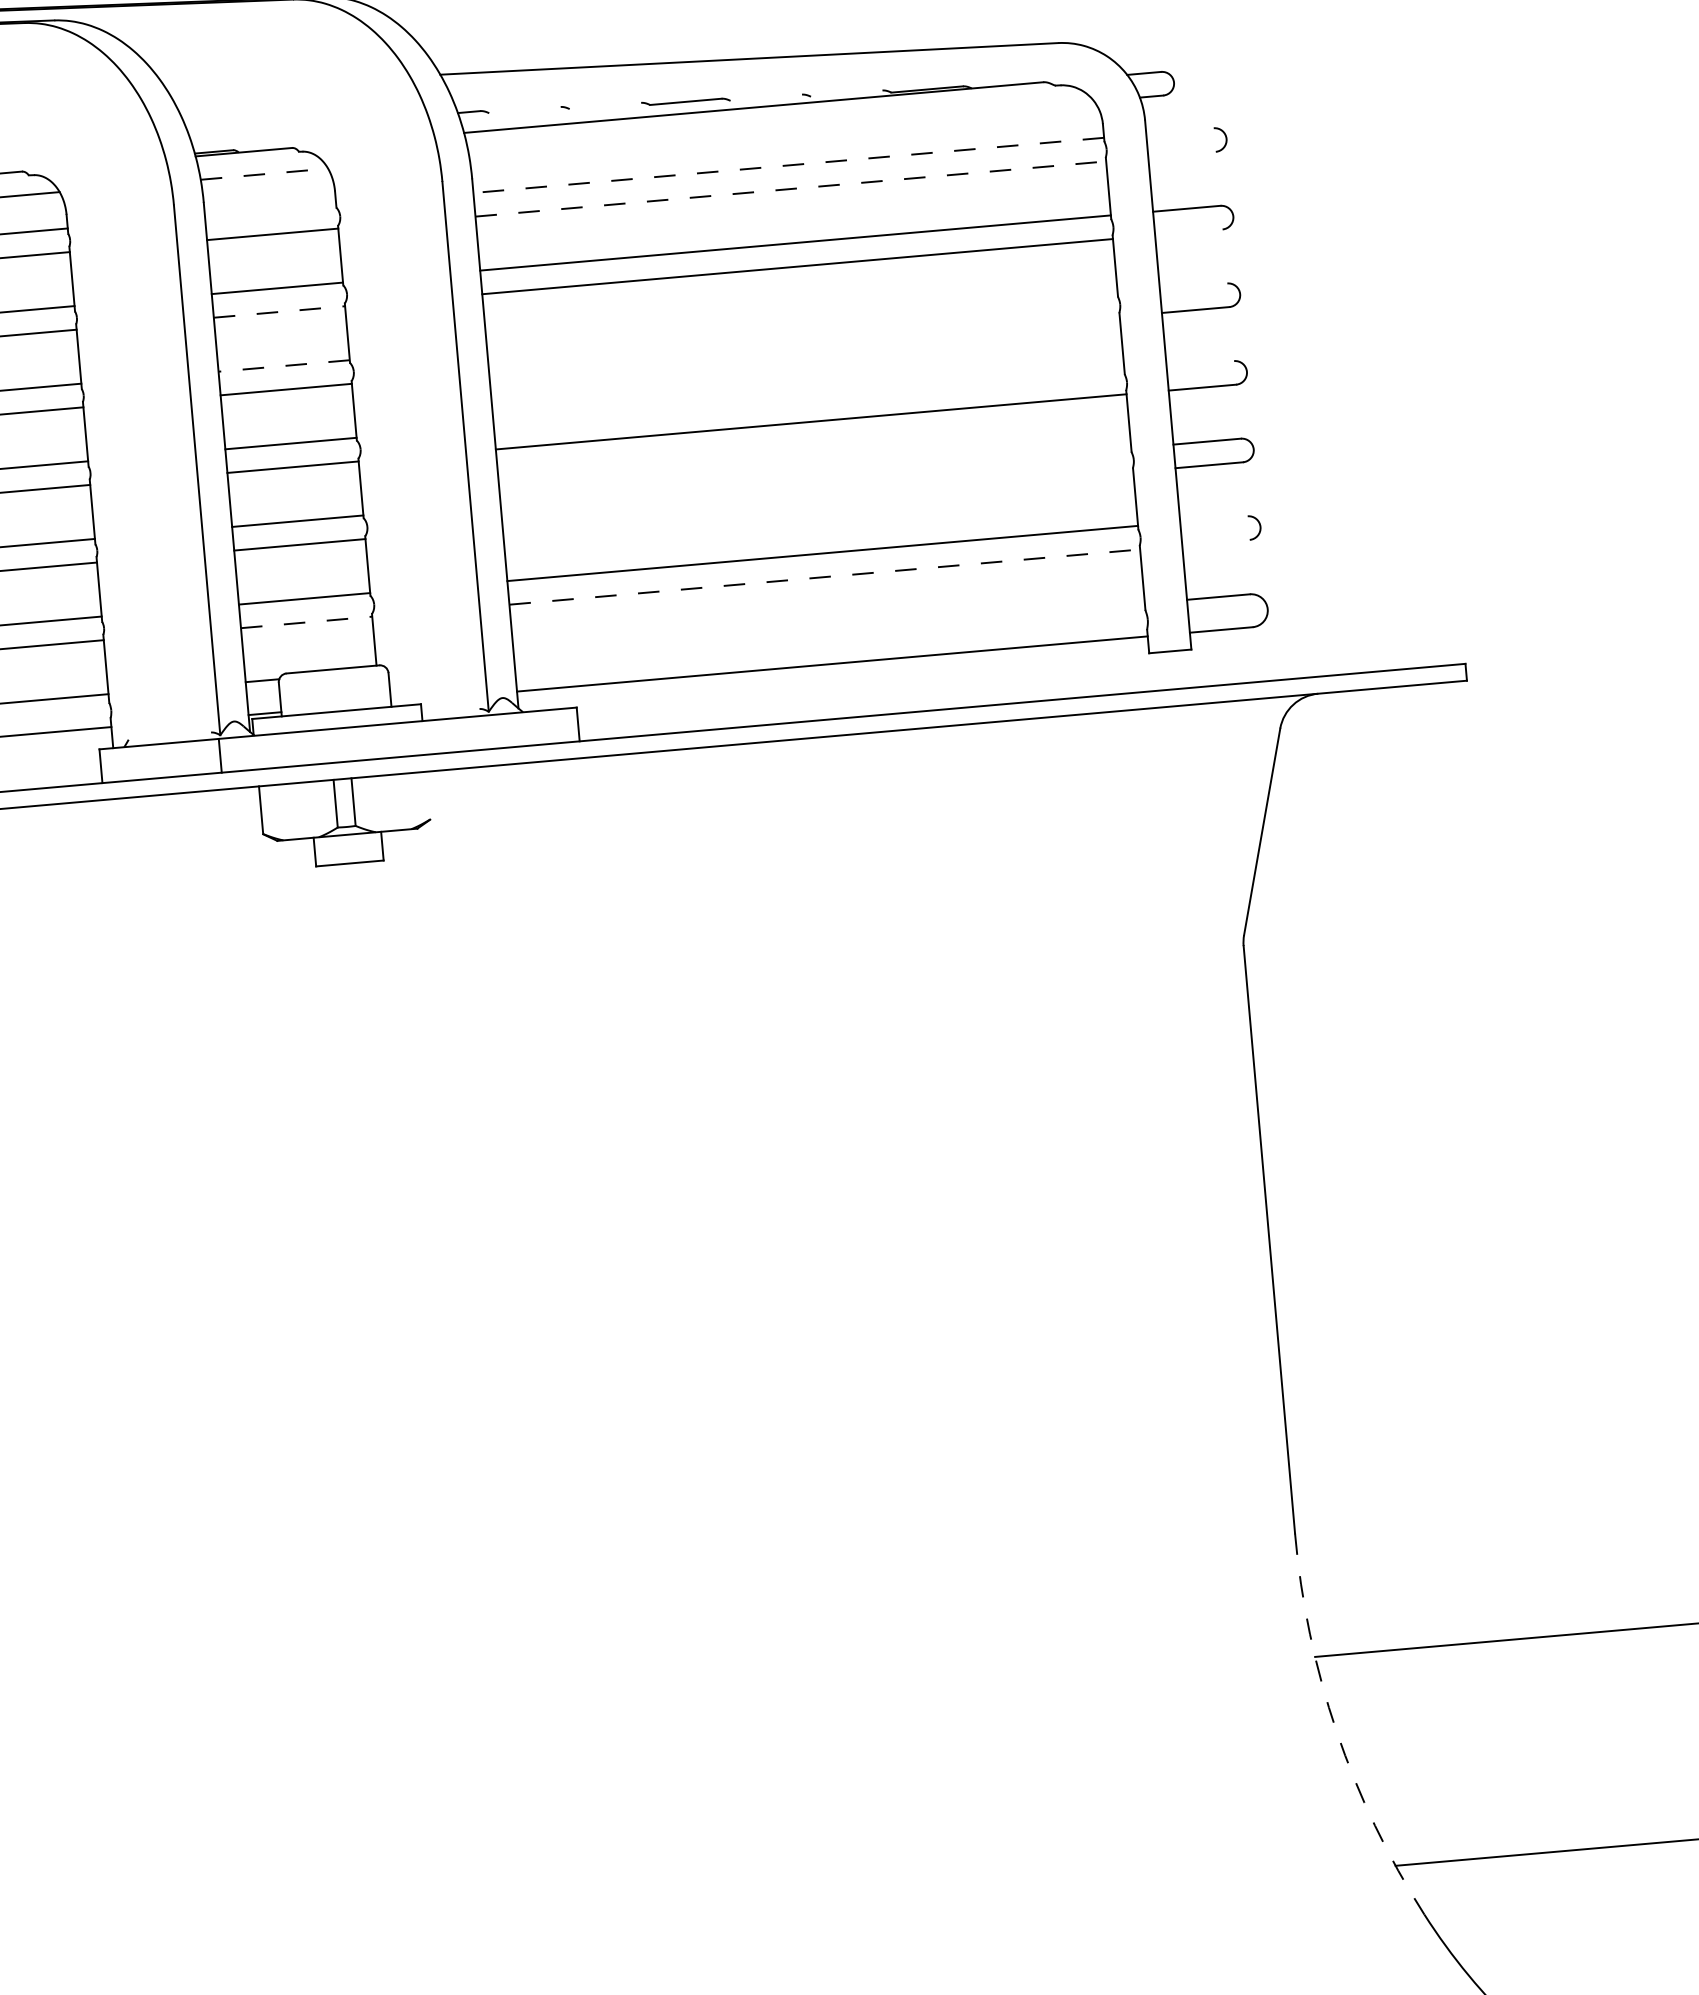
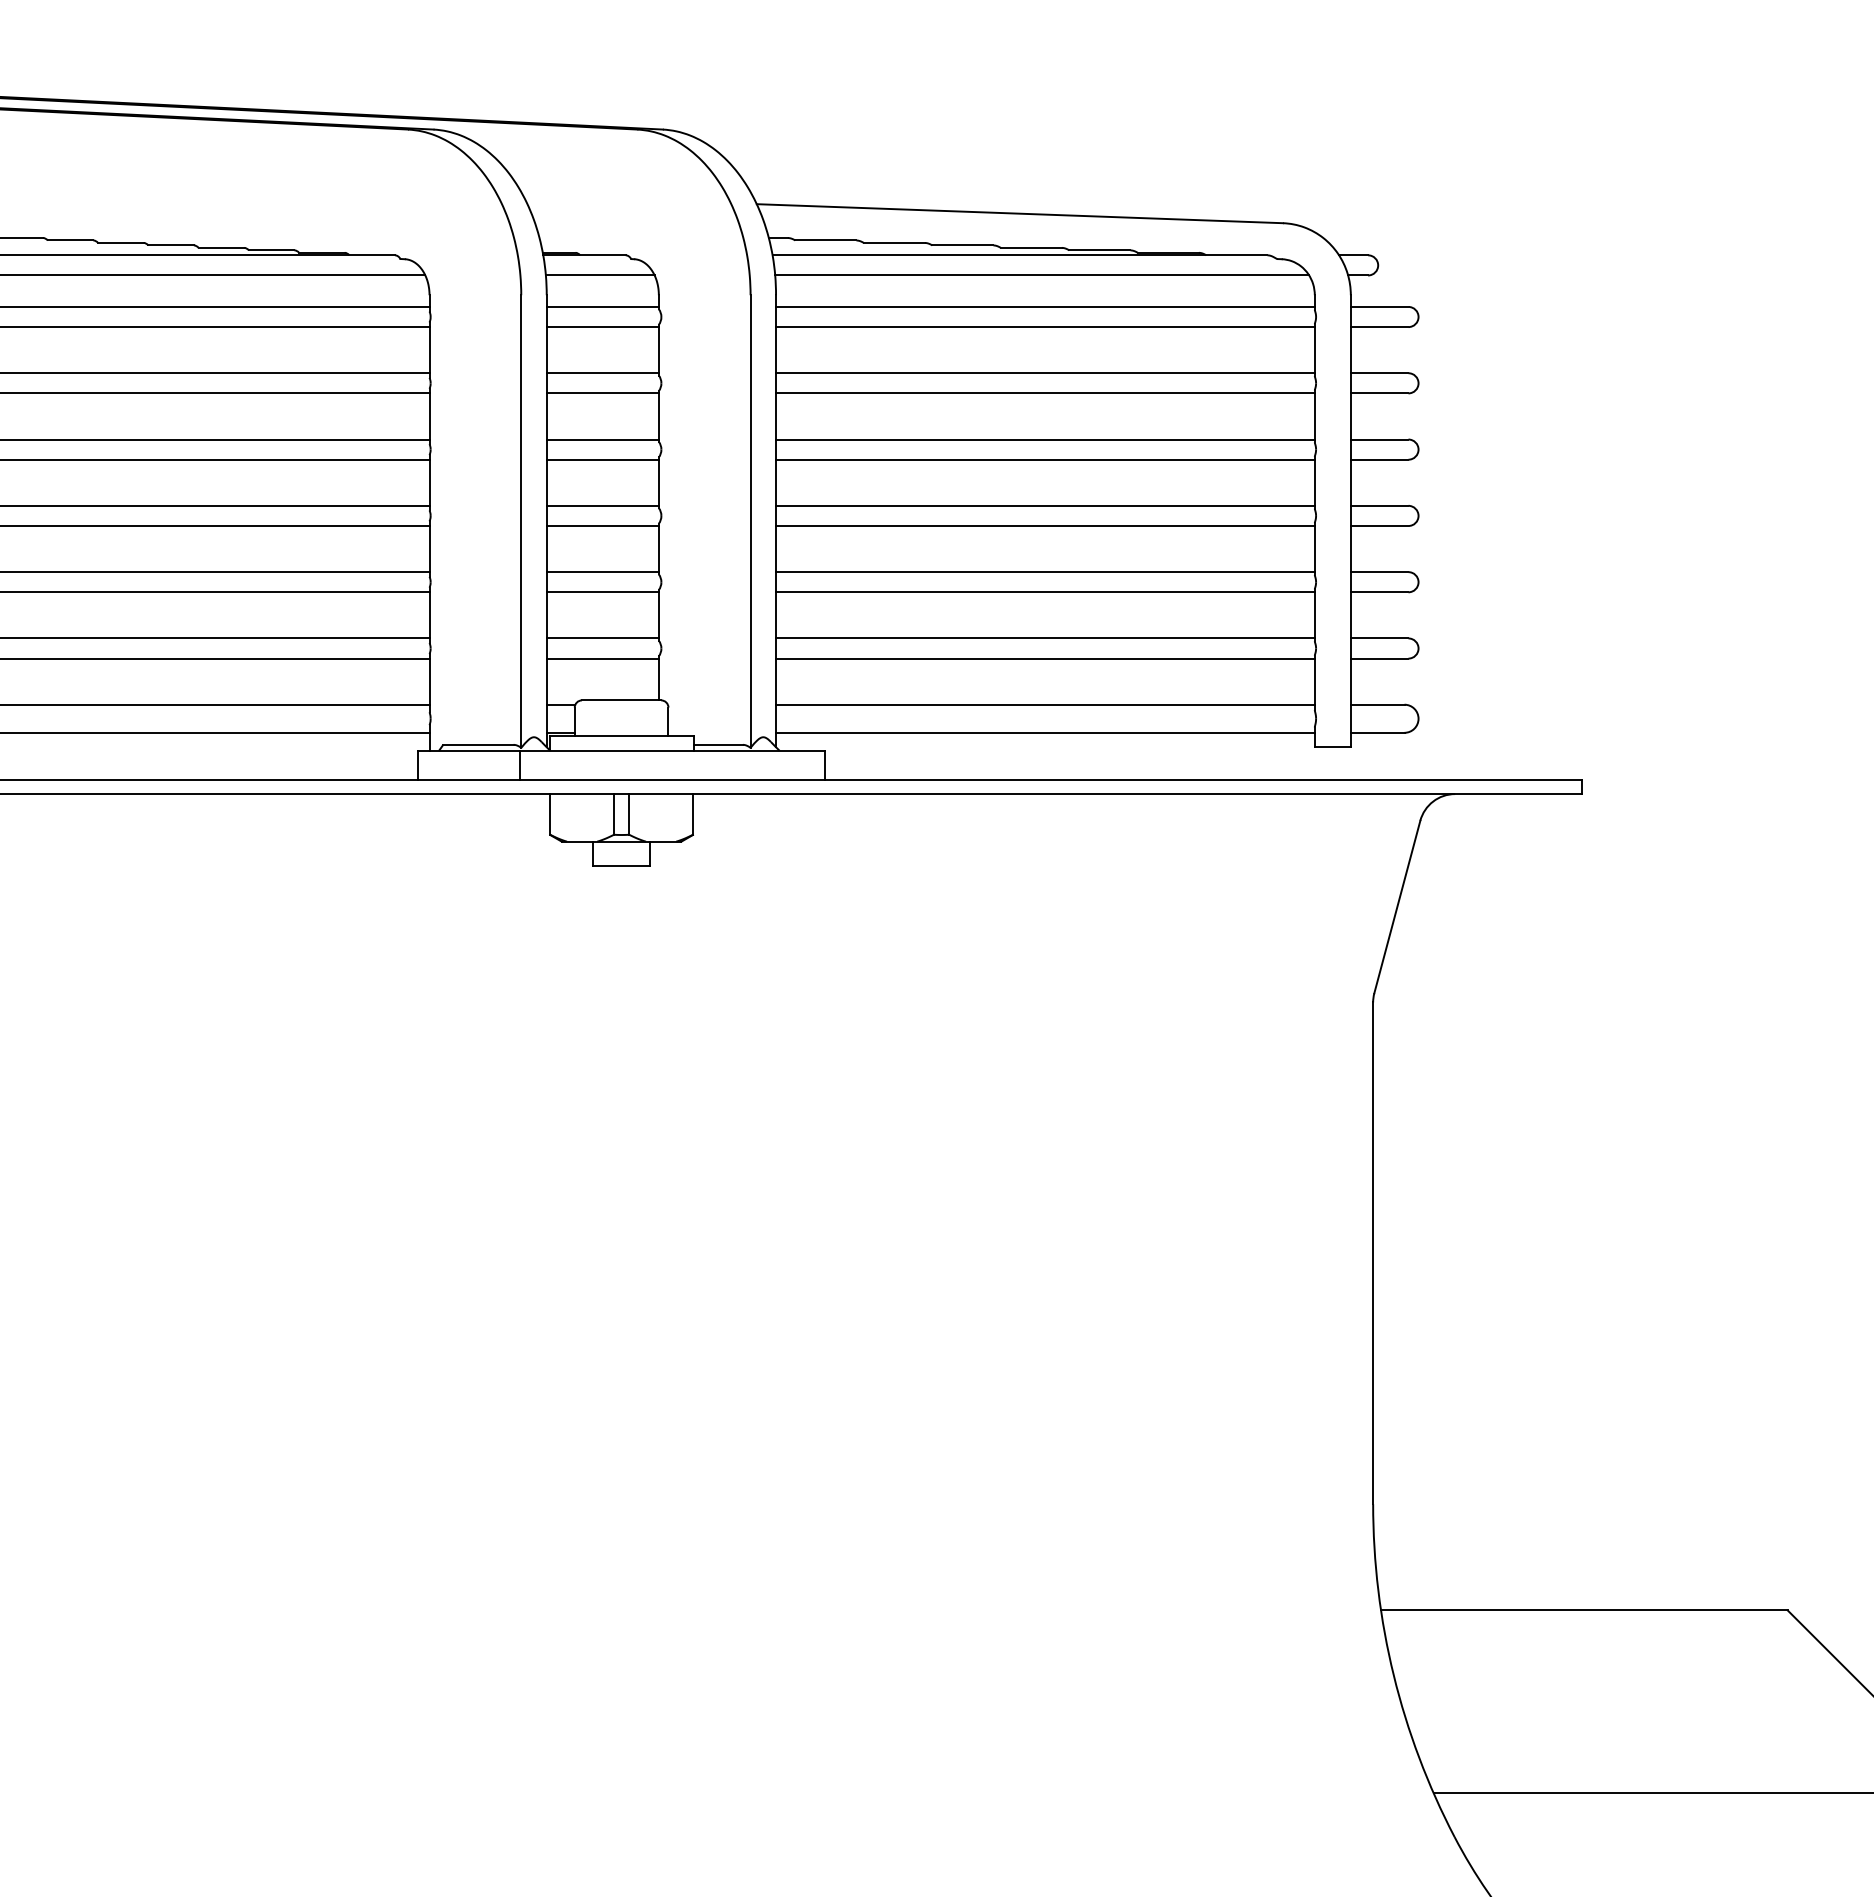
line: (846, 93) -> (1099, 250), added
line: (765, 97) -> (1030, 247), added
line: (604, 105) -> (893, 242), added
line: (524, 110) -> (825, 240), added
line: (782, 128) -> (1042, 275), added
line: (1179, 130) -> (1379, 306), added
line: (1181, 155) -> (1379, 327), added
line: (787, 165) -> (1044, 306), dashed -> solid
line: (264, 174) -> (600, 275), dashed -> solid
line: (790, 189) -> (1045, 327), dashed -> solid
line: (270, 210) -> (602, 306), added
line: (1188, 232) -> (1379, 393), added
line: (1193, 286) -> (1379, 439), added
line: (280, 312) -> (603, 393), dashed -> solid
line: (802, 320) -> (1045, 439), added
line: (804, 344) -> (1045, 459), added
line: (1200, 363) -> (1379, 505), added
line: (283, 365) -> (602, 439), dashed -> solid
line: (809, 397) -> (1045, 505), added
line: (816, 476) -> (1045, 572), added
line: (818, 499) -> (1045, 592), added
line: (1213, 519) -> (1379, 638), added
line: (1215, 542) -> (1379, 658), added
line: (824, 576) -> (1045, 658), dashed -> solid
line: (307, 622) -> (603, 658), dashed -> solid
line: (829, 630) -> (1045, 704), added
line: (449, 711) -> (717, 744), added
line: (169, 735) -> (478, 744), added
line: (427, 795) -> (692, 814), added
arc: (1336, 1731) -> (1393, 1675), dashed -> solid

